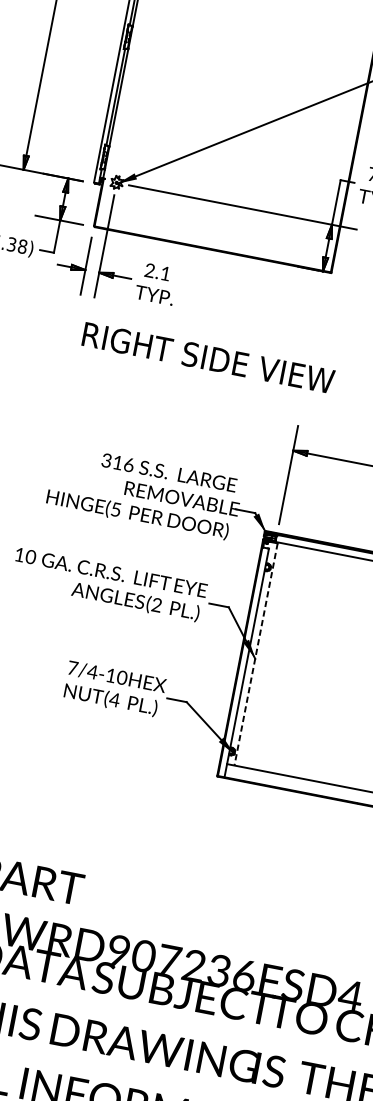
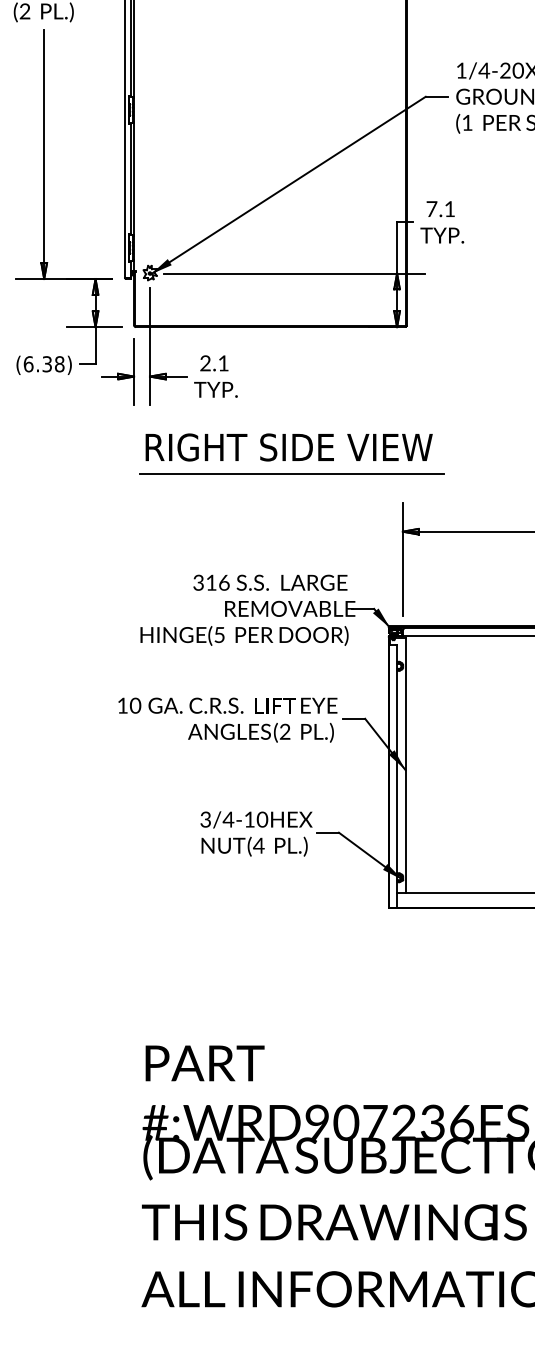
line: (205, 381) -> (291, 474), added
line: (256, 654) -> (405, 765), dashed -> solid
text: (72, 668) -> (205, 819), 7/4-10 -> 3/4-10

